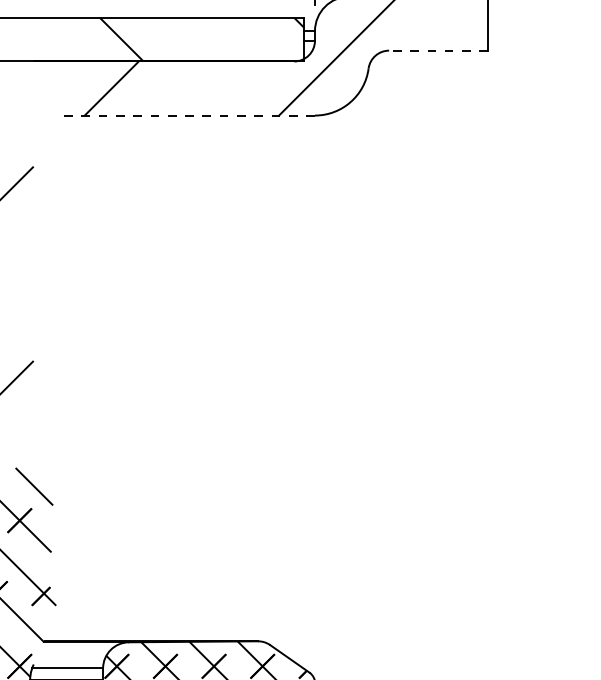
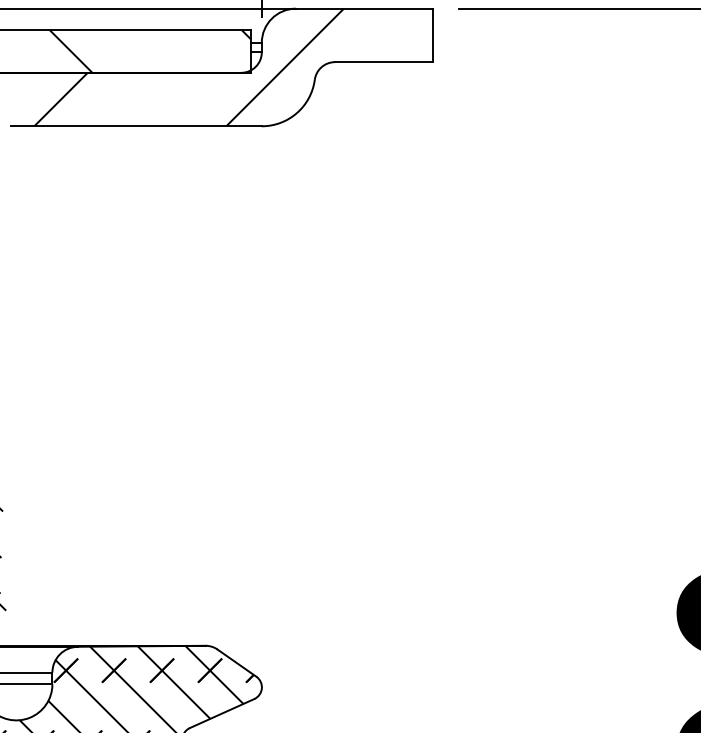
line: (438, 51) -> (383, 62), dashed -> solid
line: (188, 115) -> (136, 126), dashed -> solid

